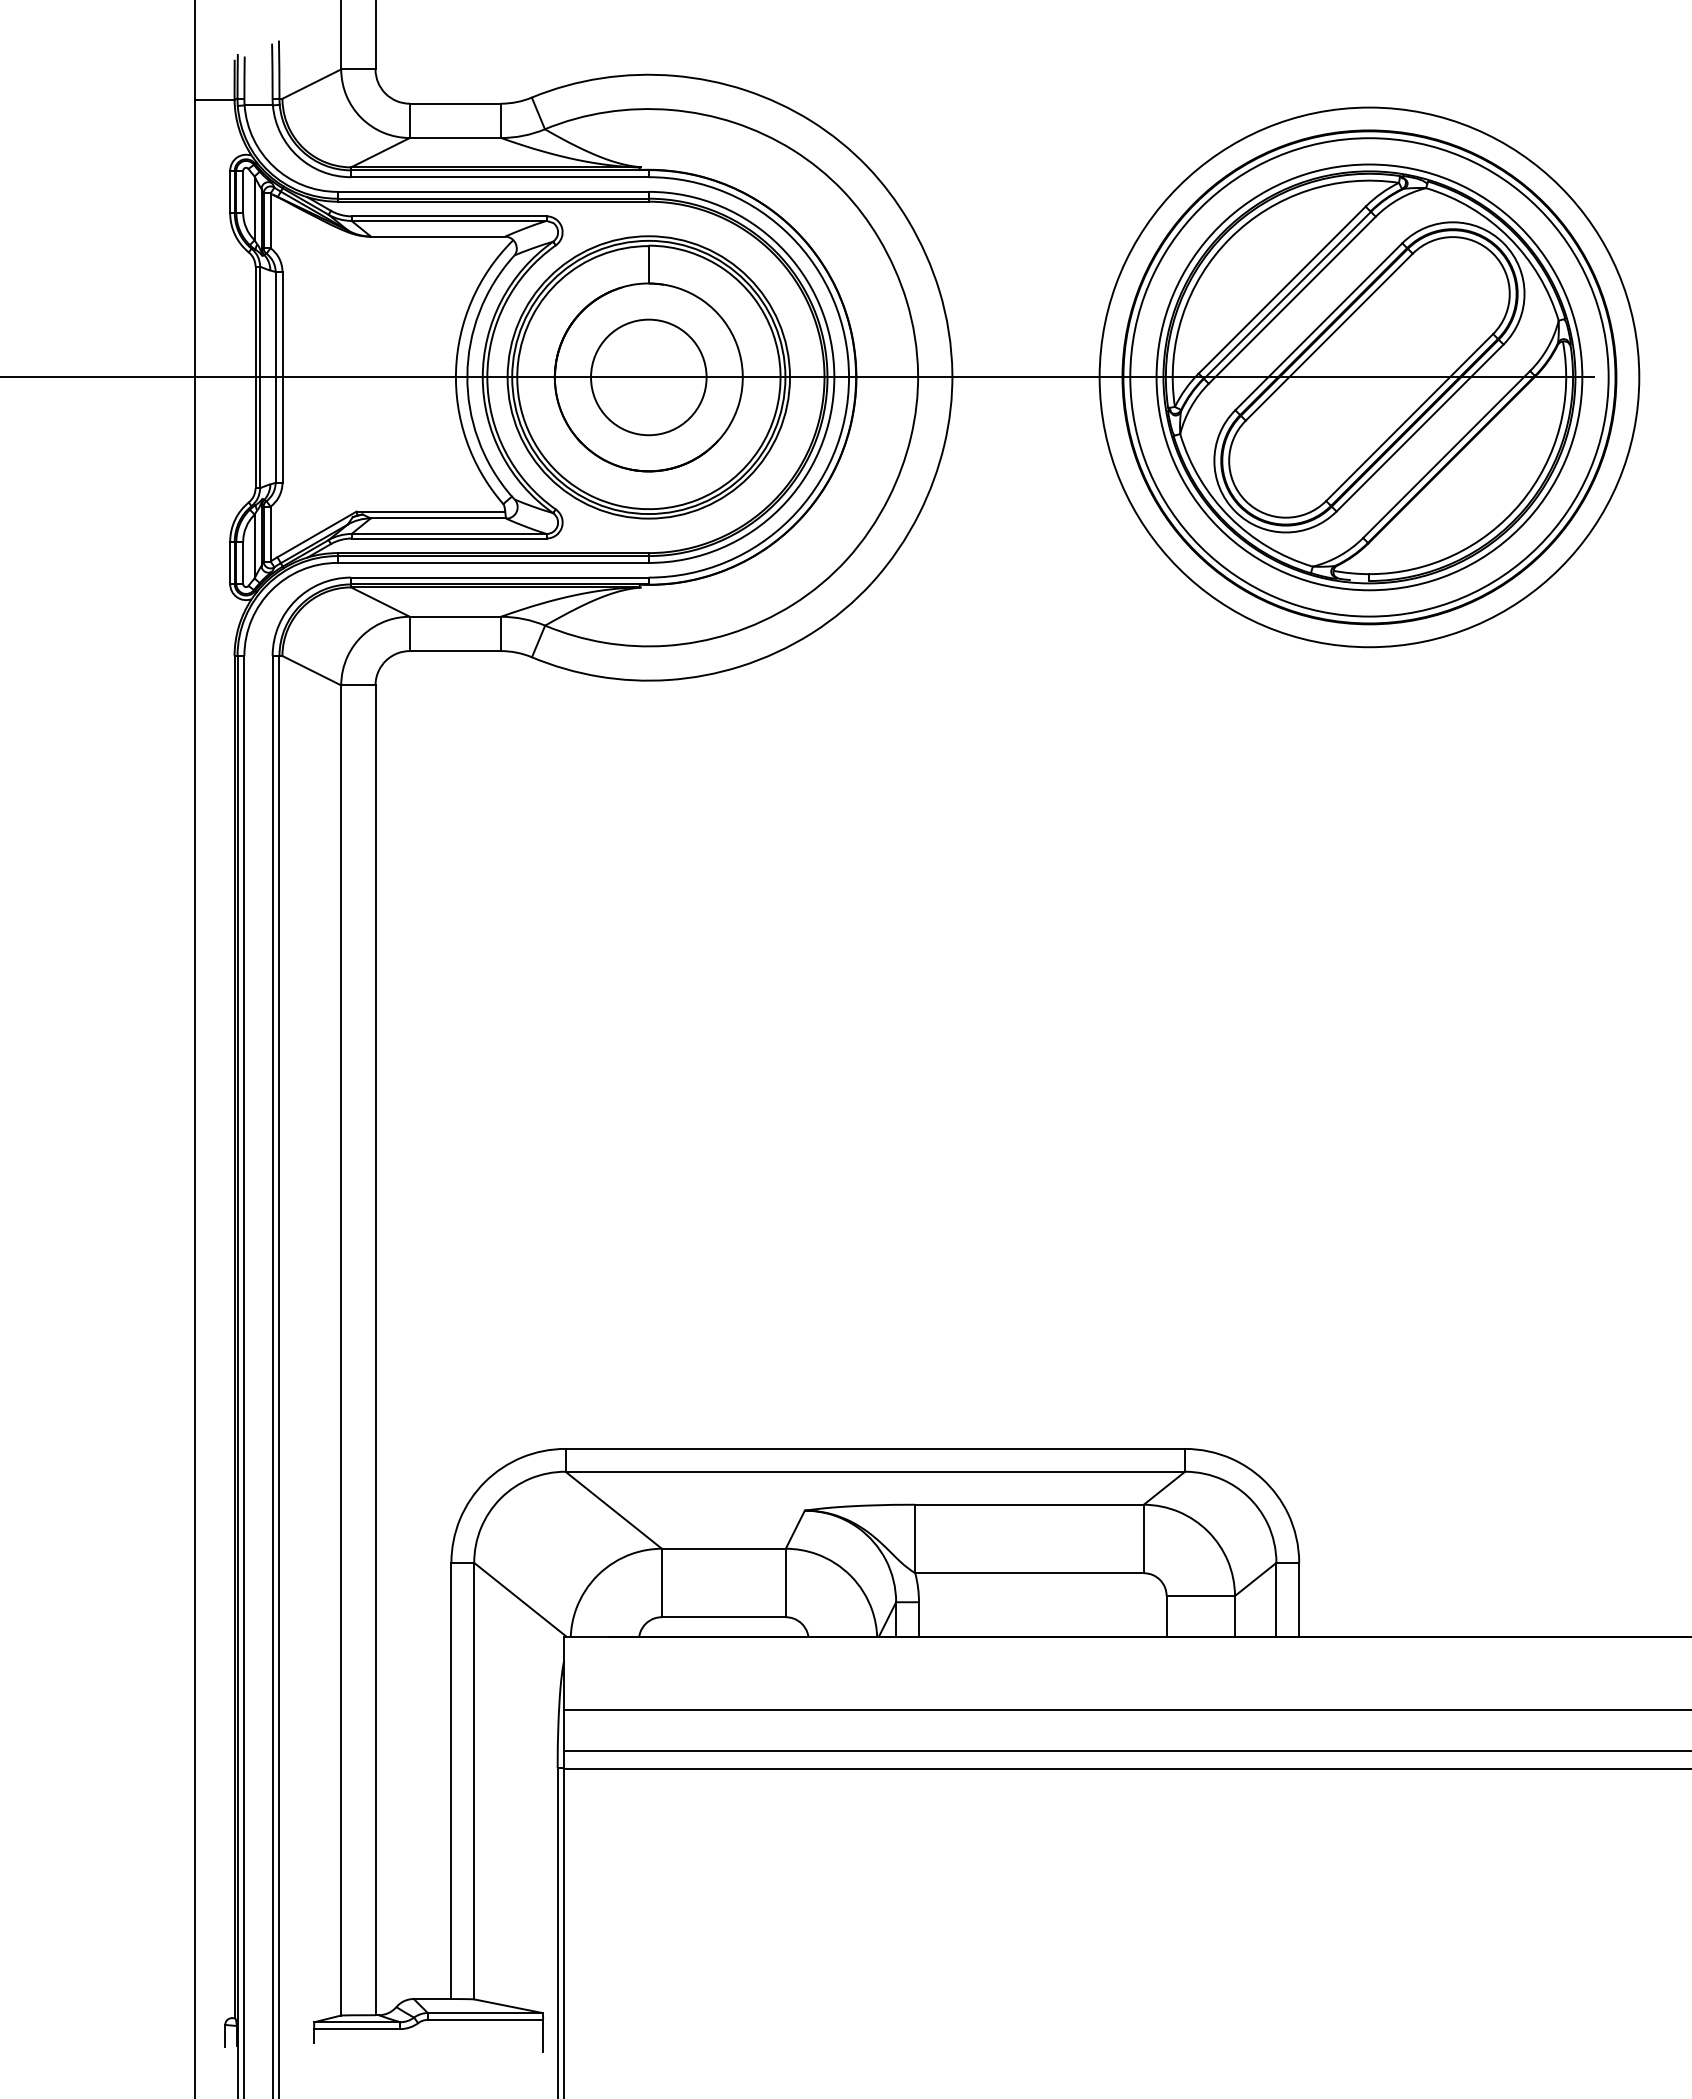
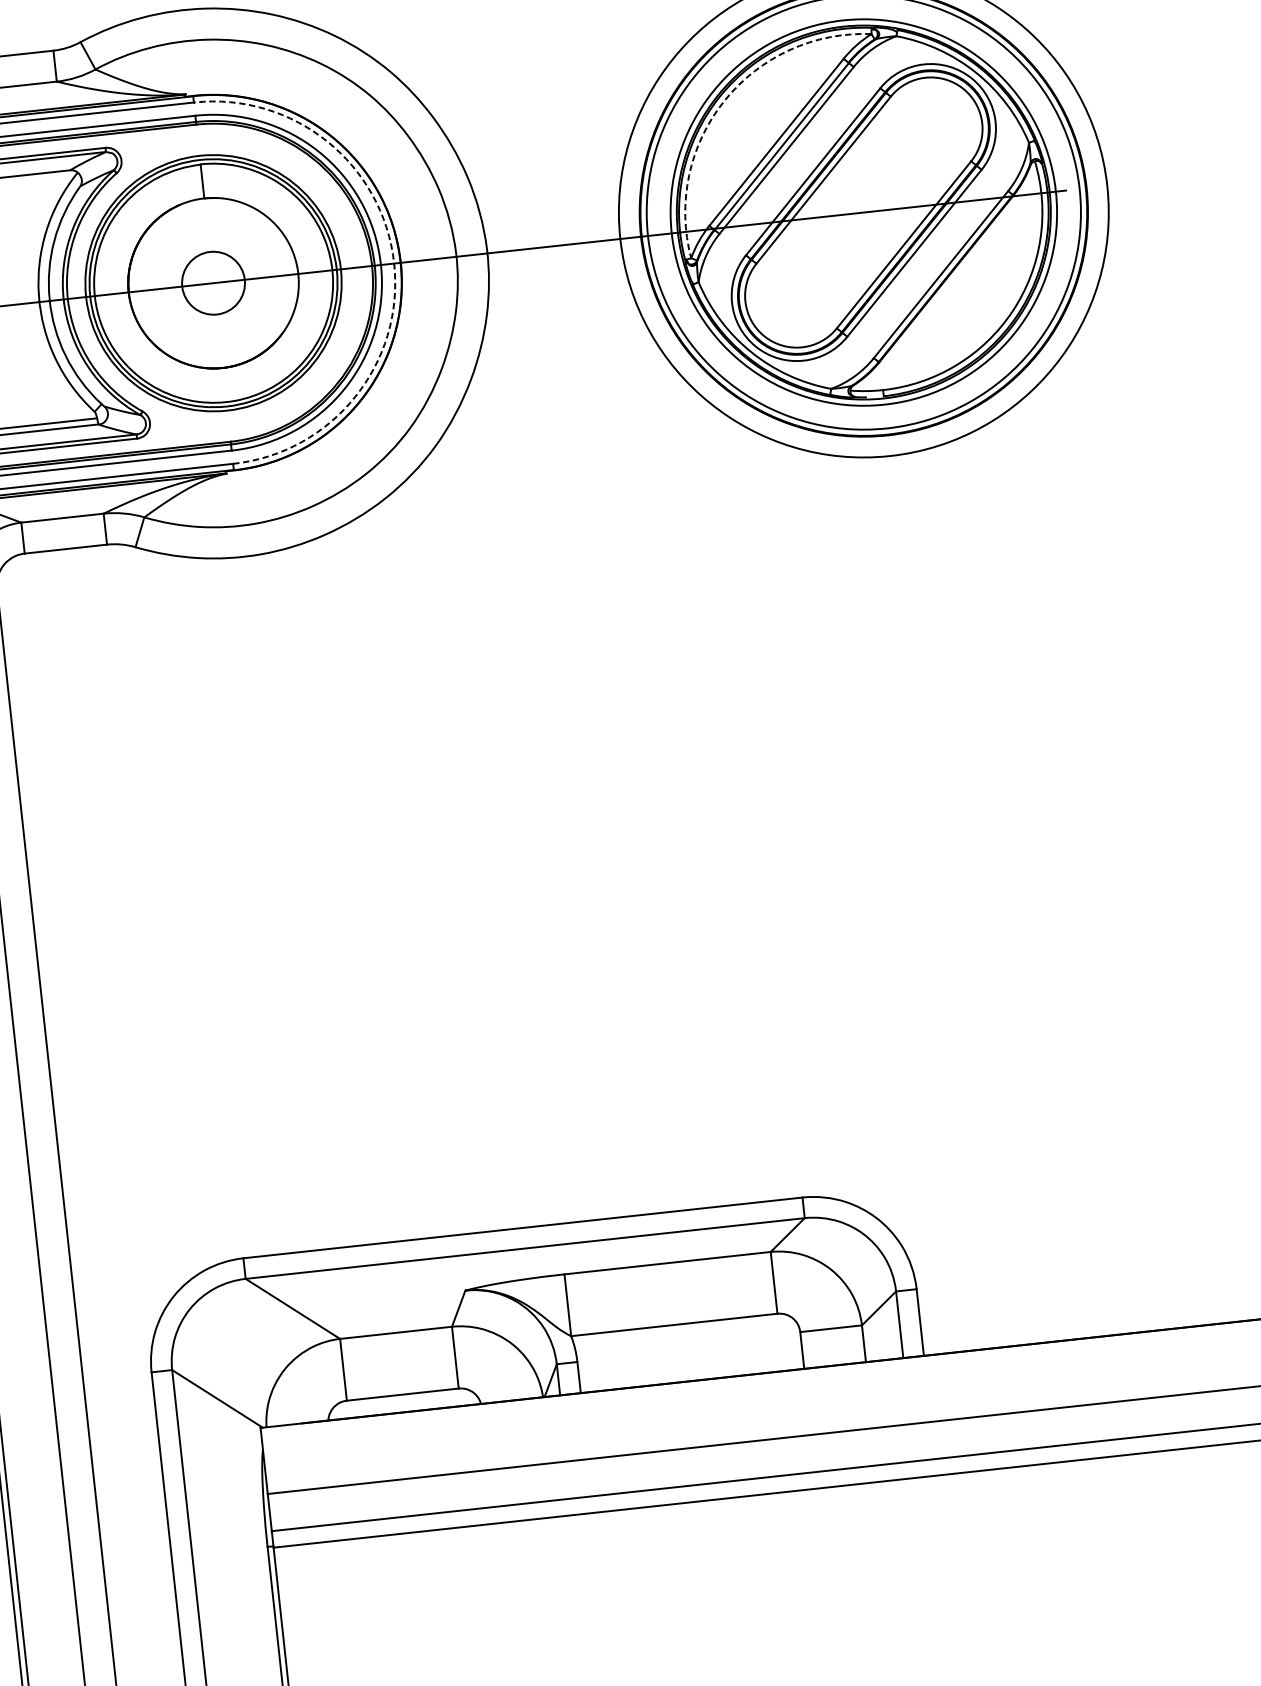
arc: (1230, 238) -> (724, 100), solid -> dashed
circle: (648, 377) -> (213, 283), size x0.6
arc: (849, 377) -> (394, 263), solid -> dashed

